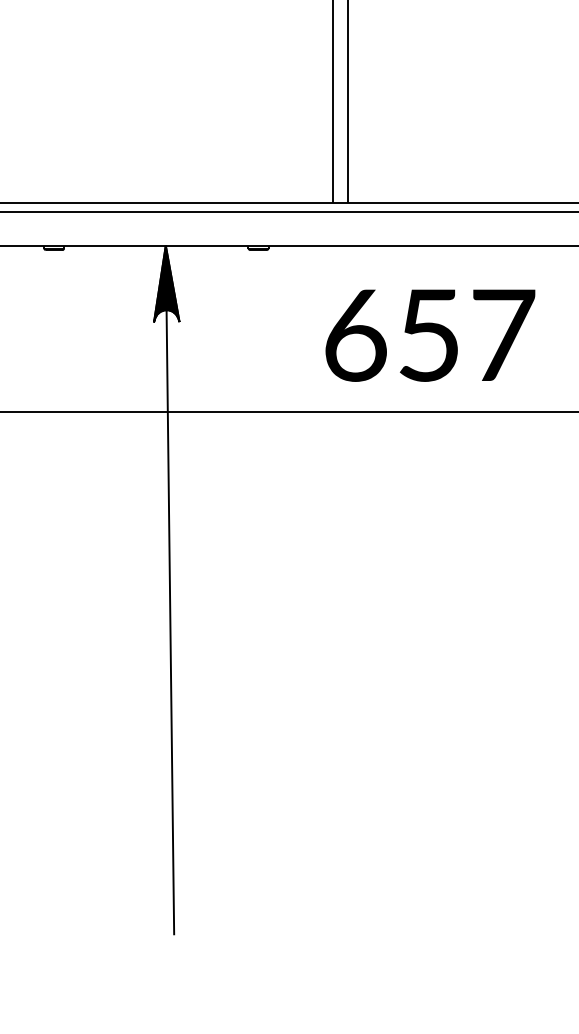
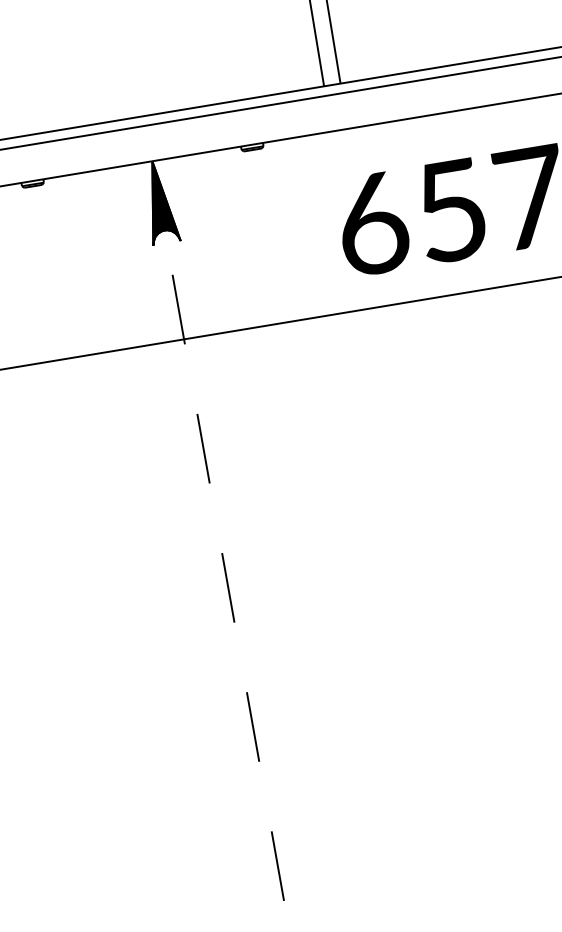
line: (169, 590) -> (217, 531), solid -> dashed

